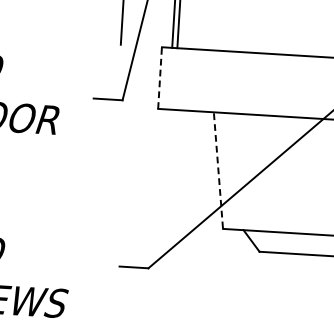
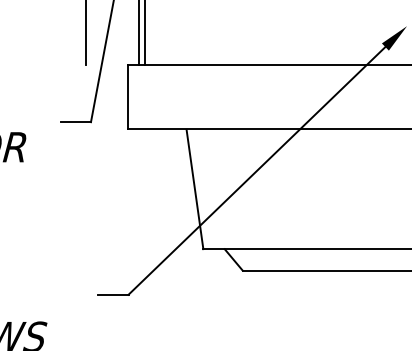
line: (160, 77) -> (128, 96), dashed -> solid
line: (218, 172) -> (195, 190), dashed -> solid

